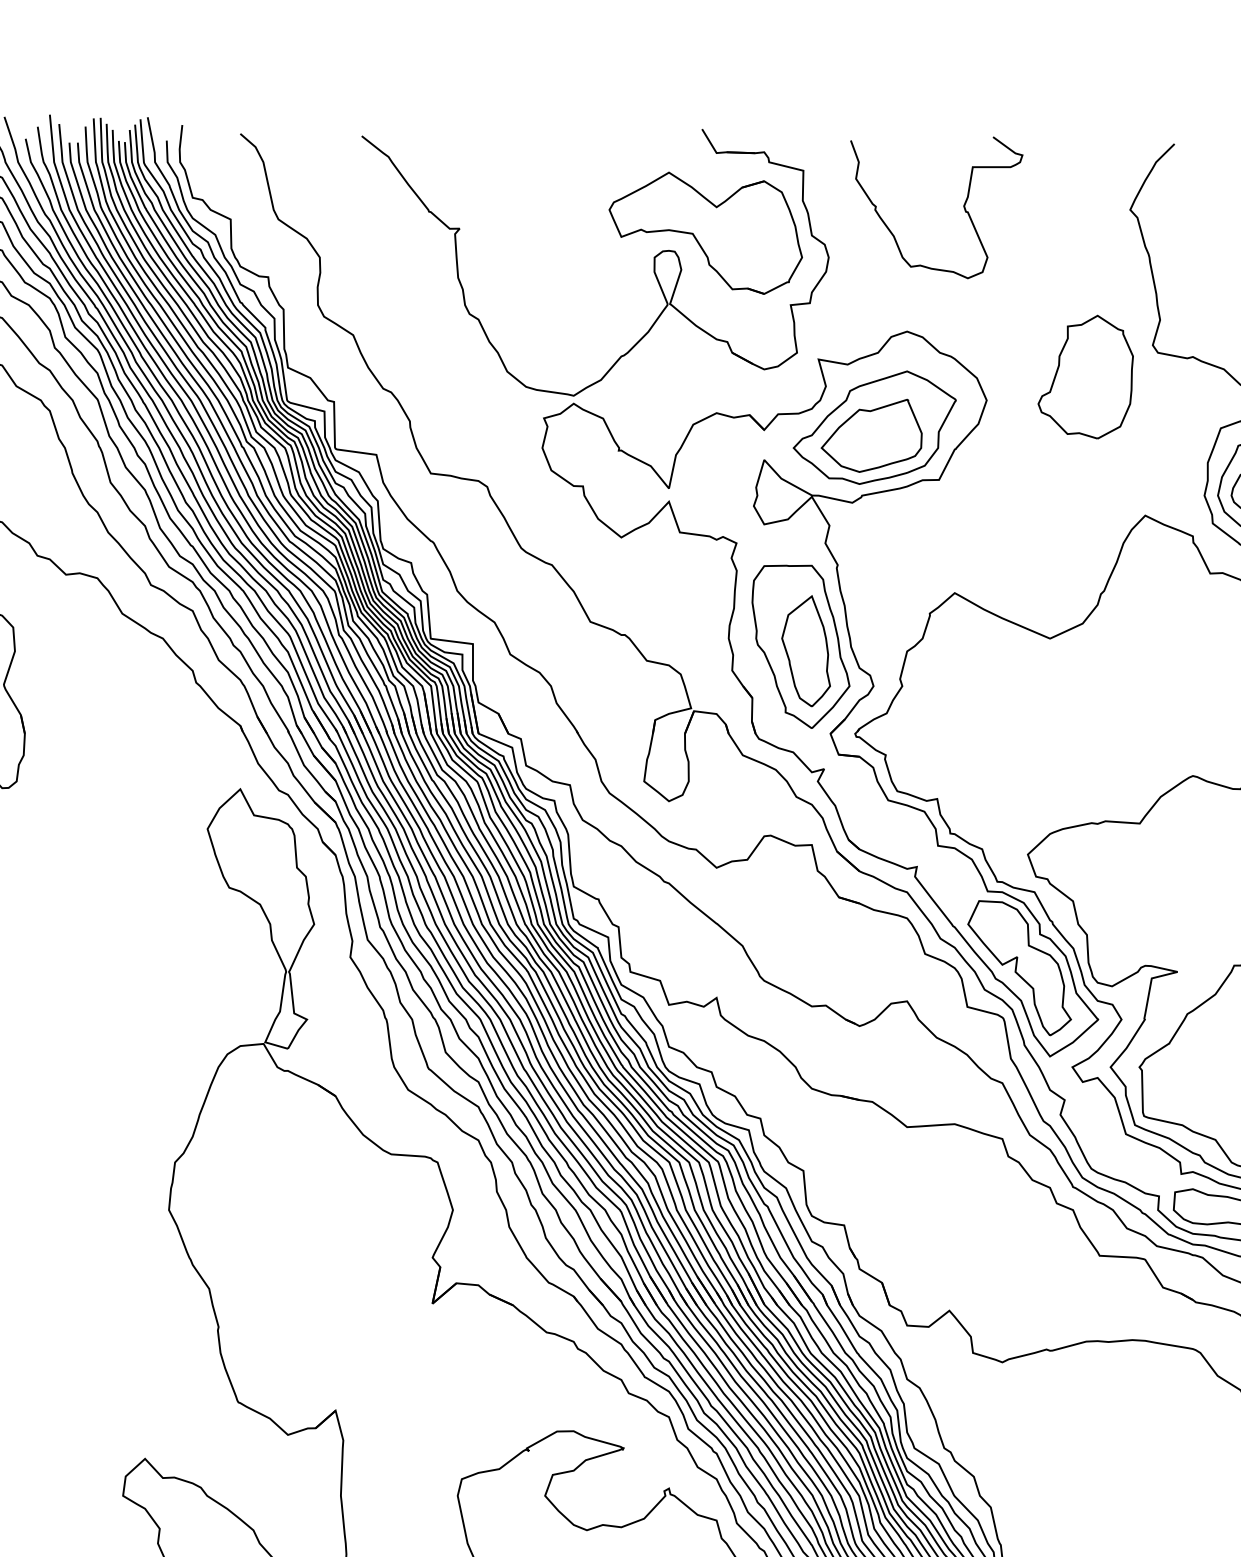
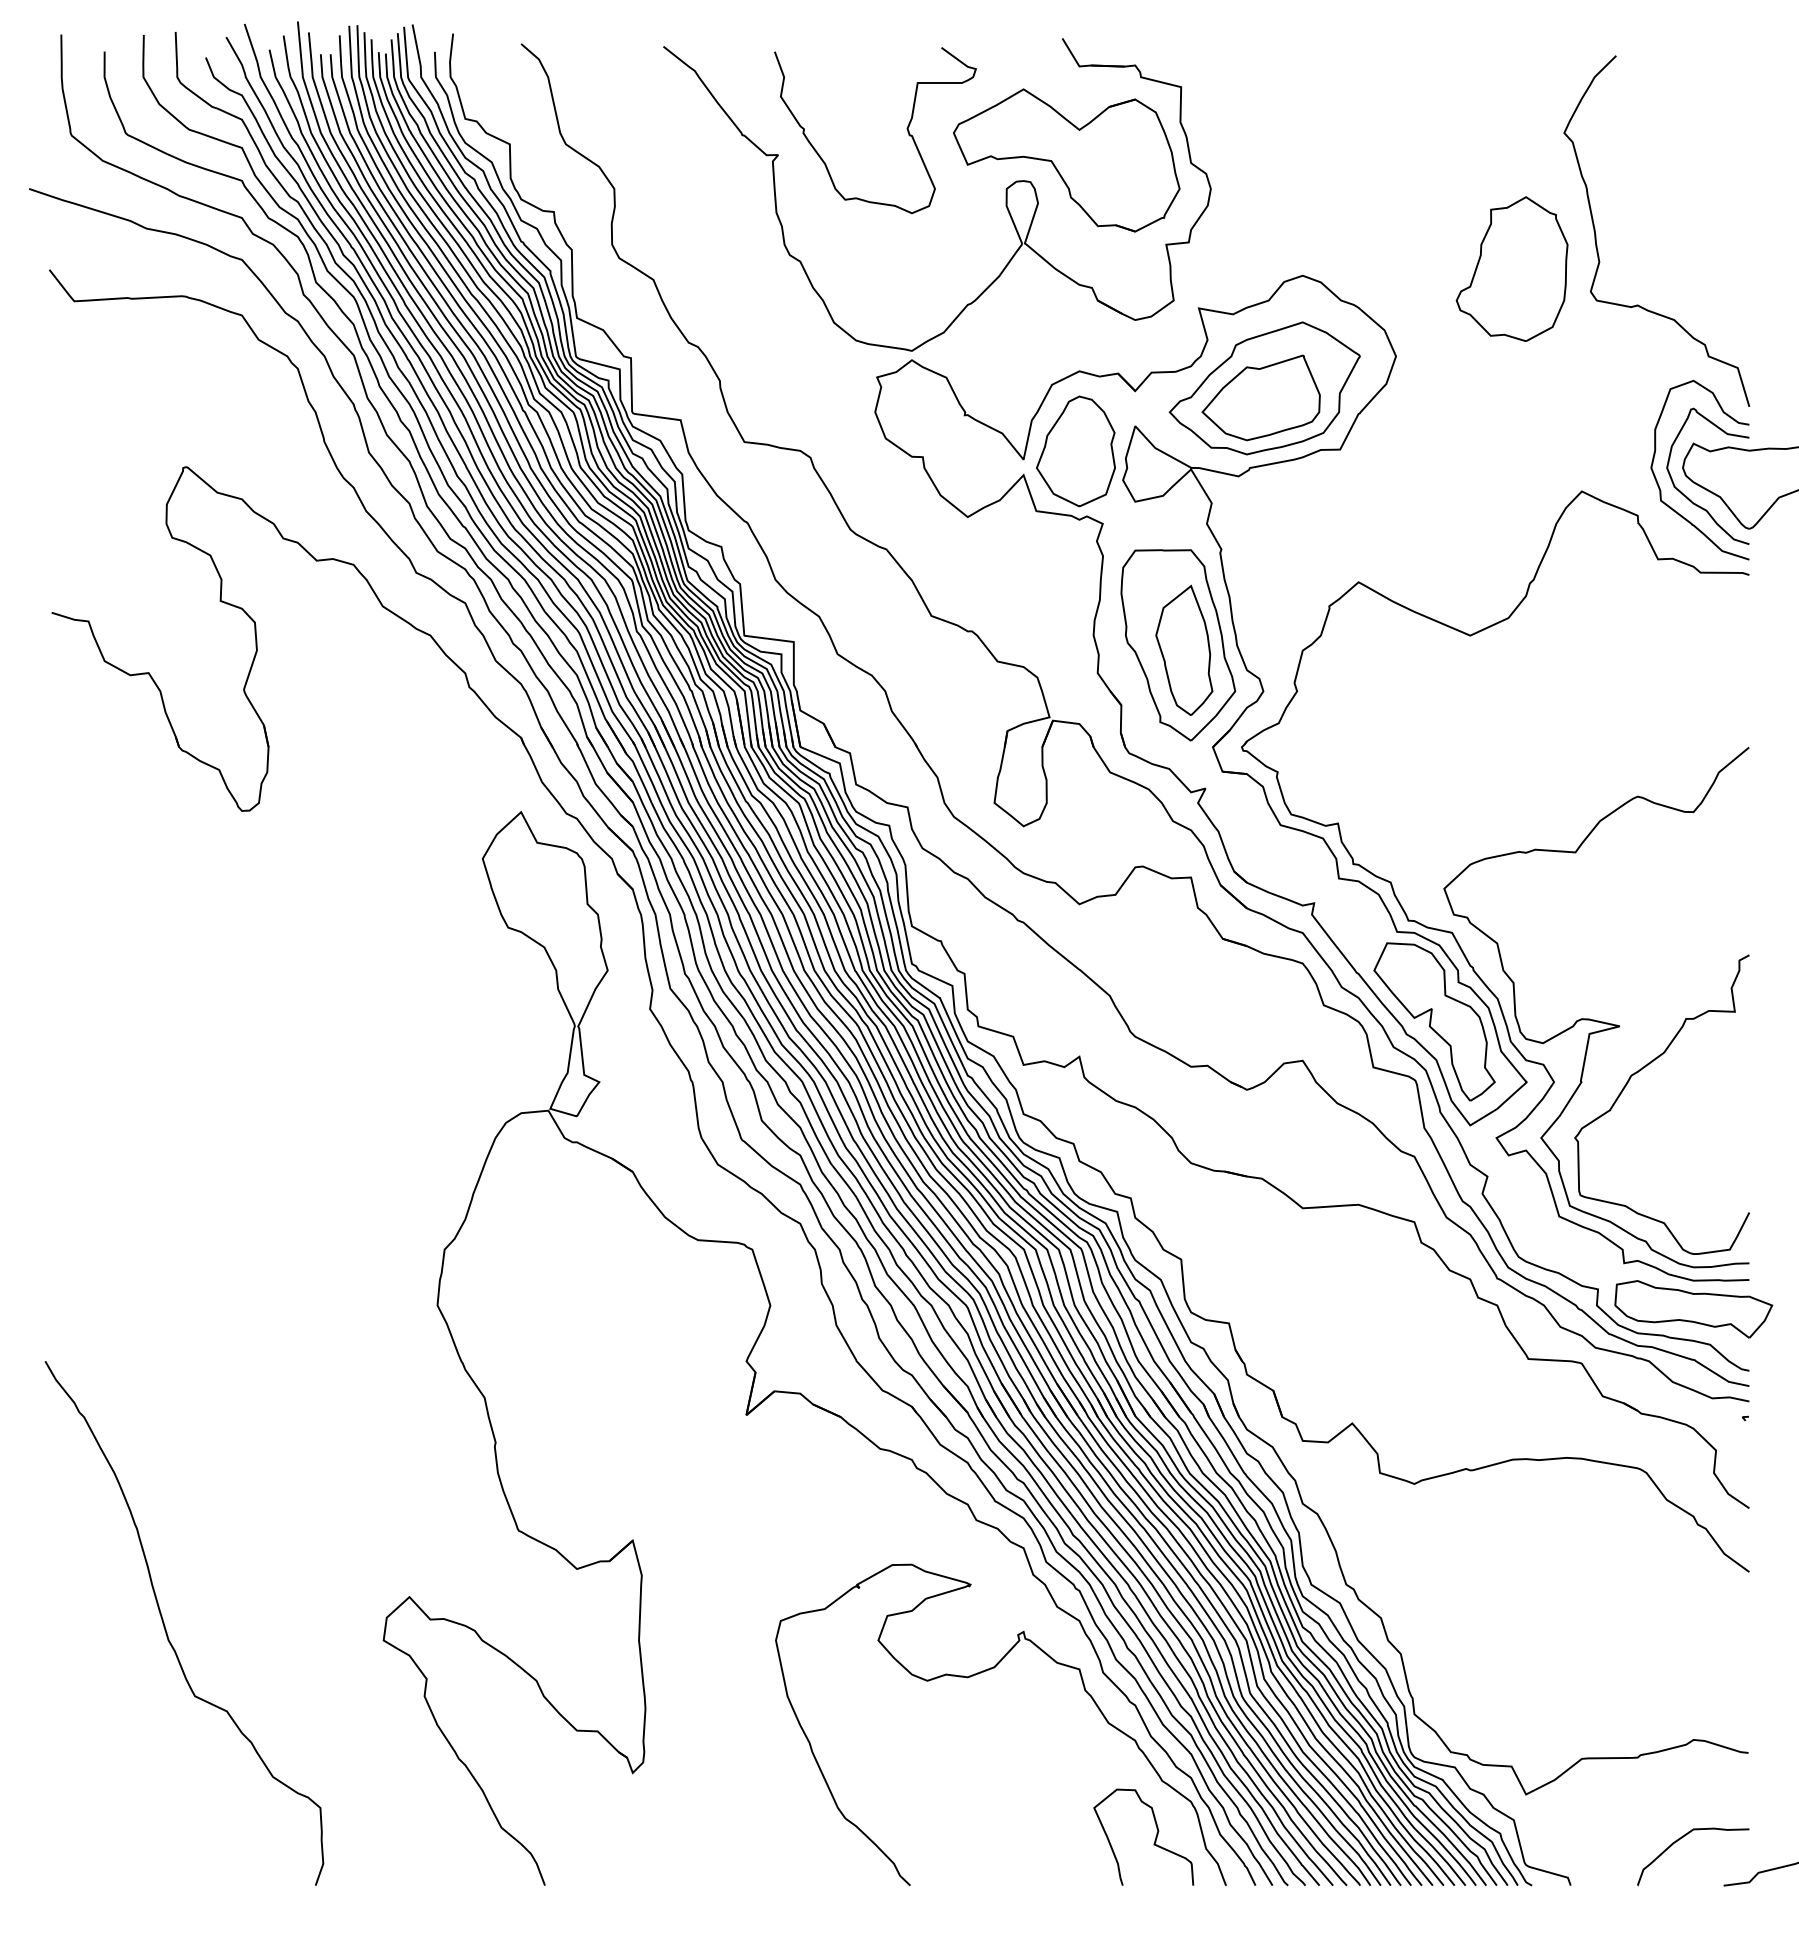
curve: (963, 206) -> (906, 129), moved
part: (1085, 376) -> (1511, 268), moved
part: (713, 481) -> (1075, 451), added

